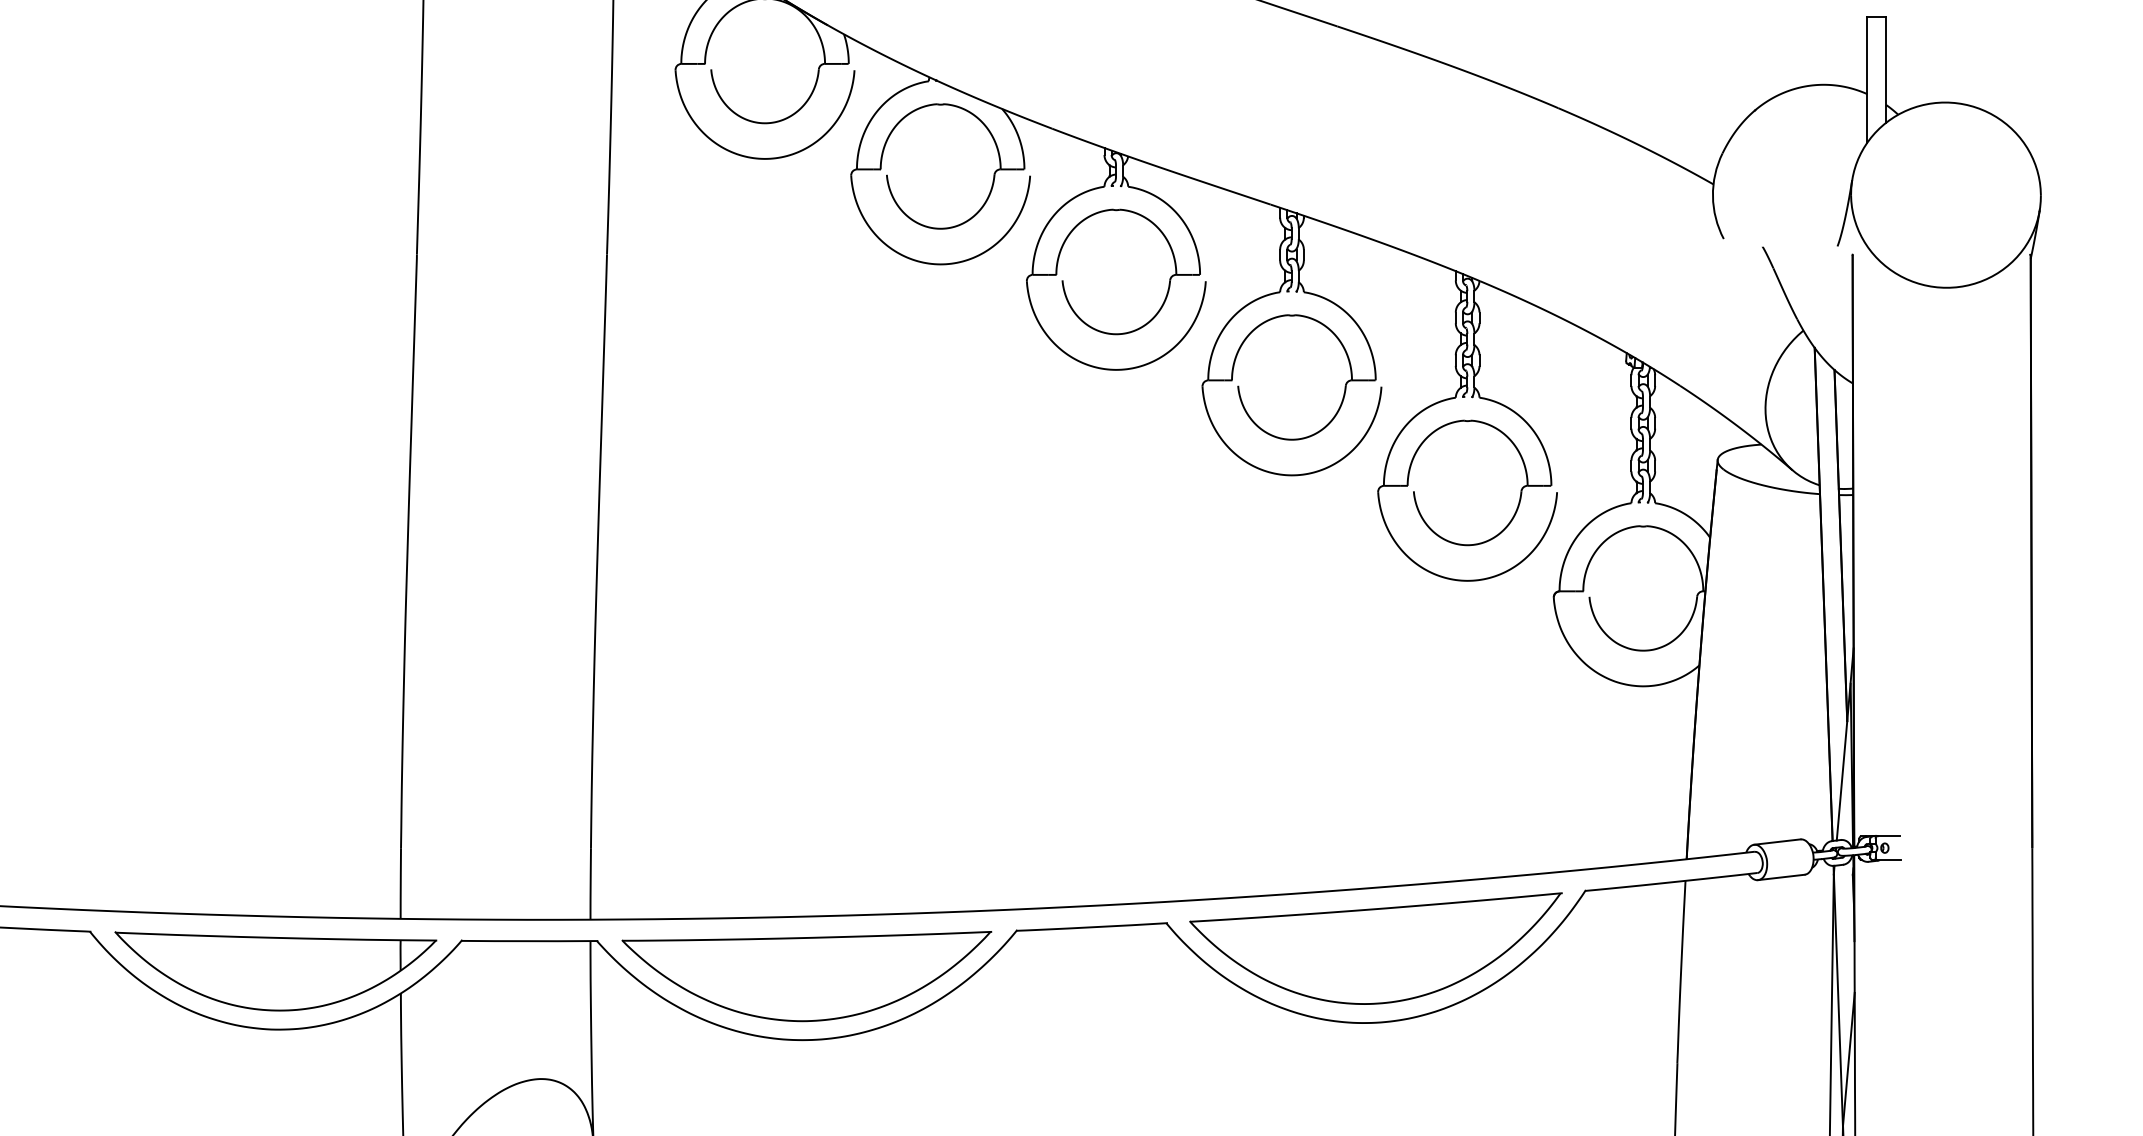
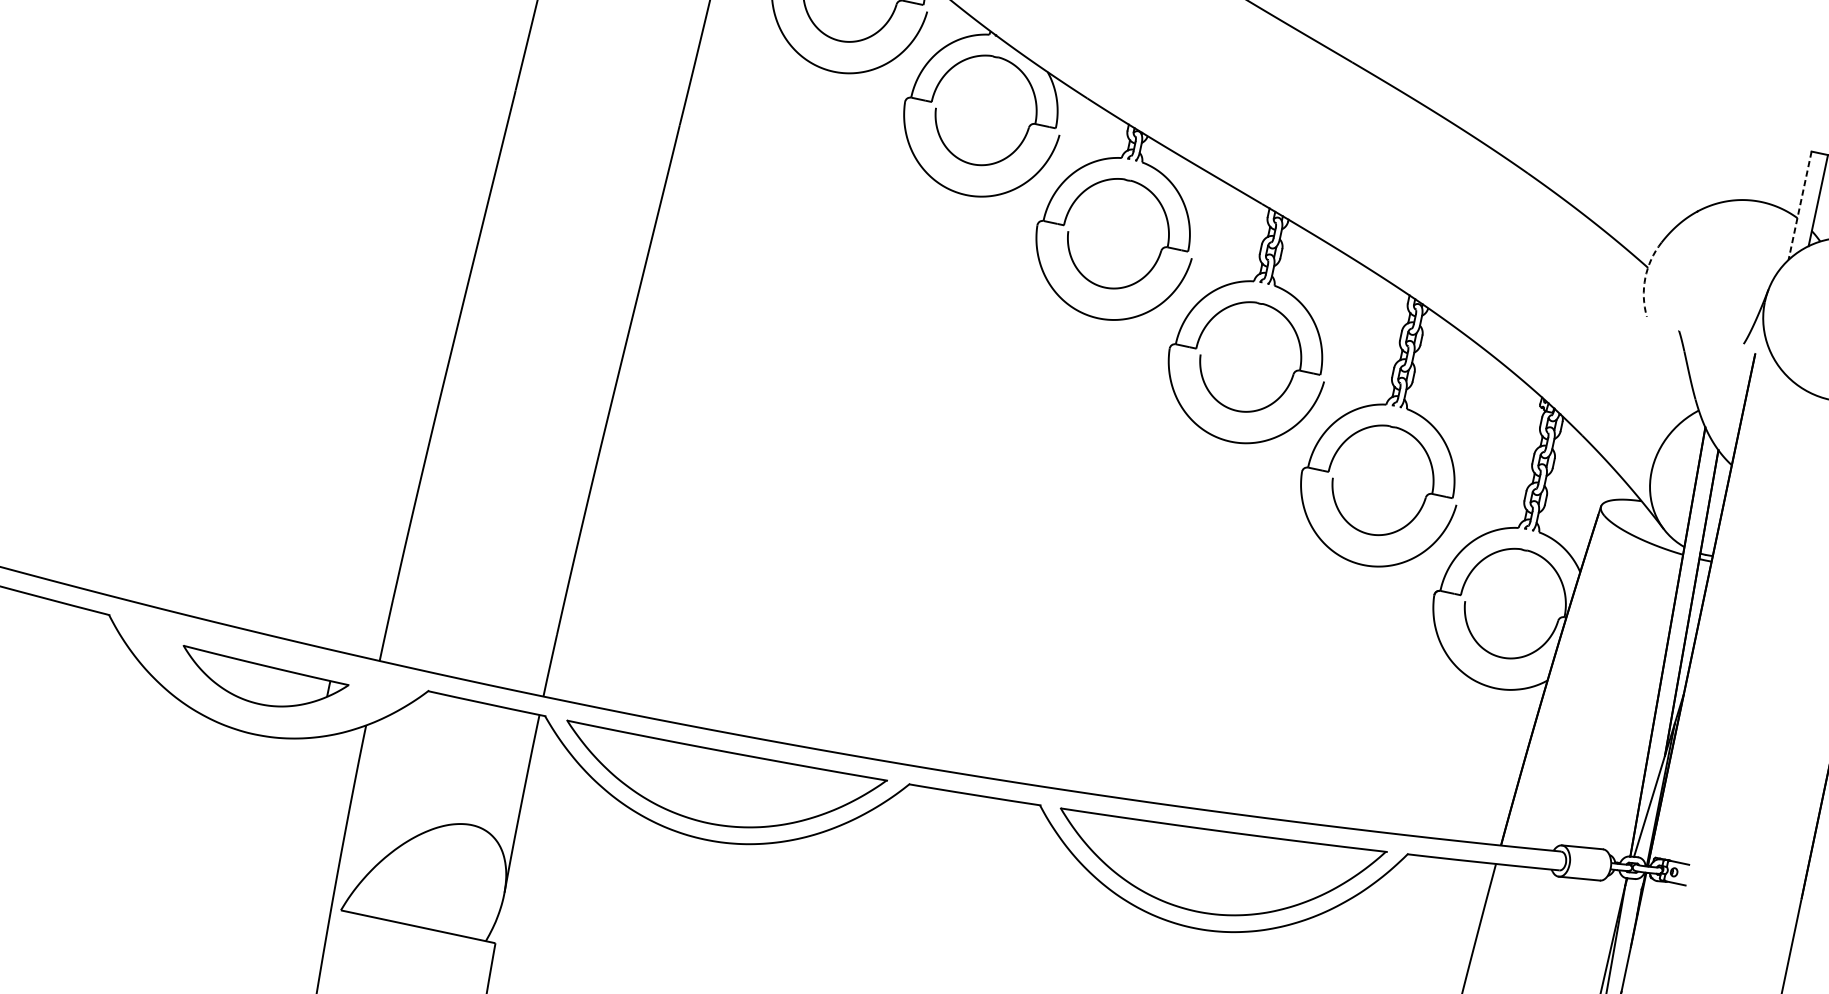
line: (1867, 79) -> (1800, 205), solid -> dashed
arc: (1712, 196) -> (1644, 278), solid -> dashed
part: (275, 971) -> (261, 683), size x0.6

